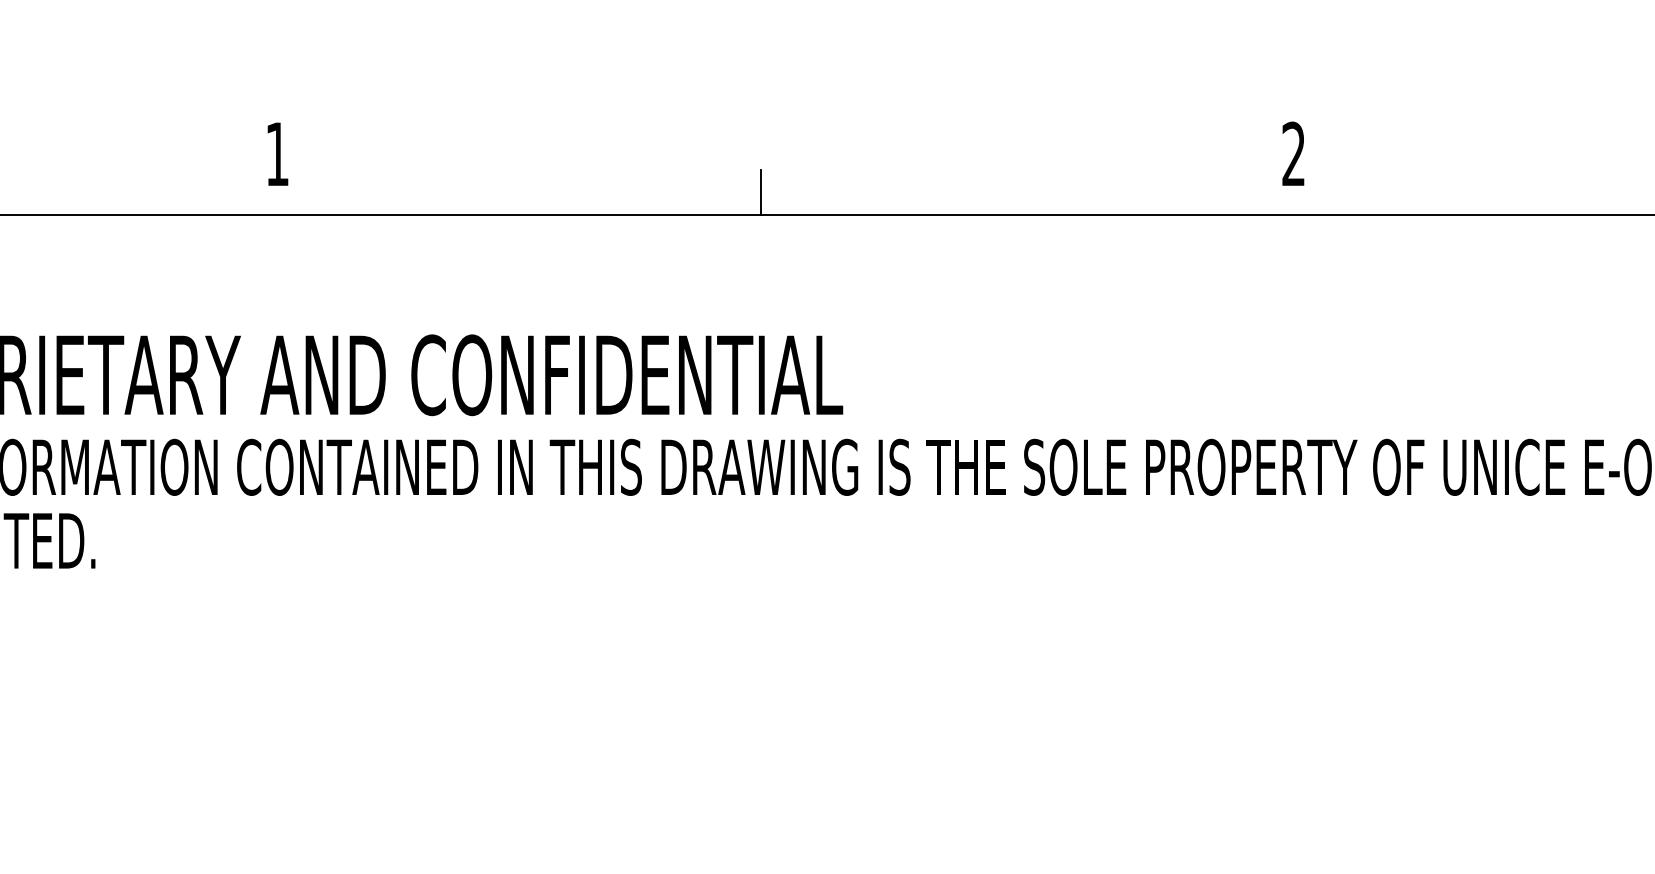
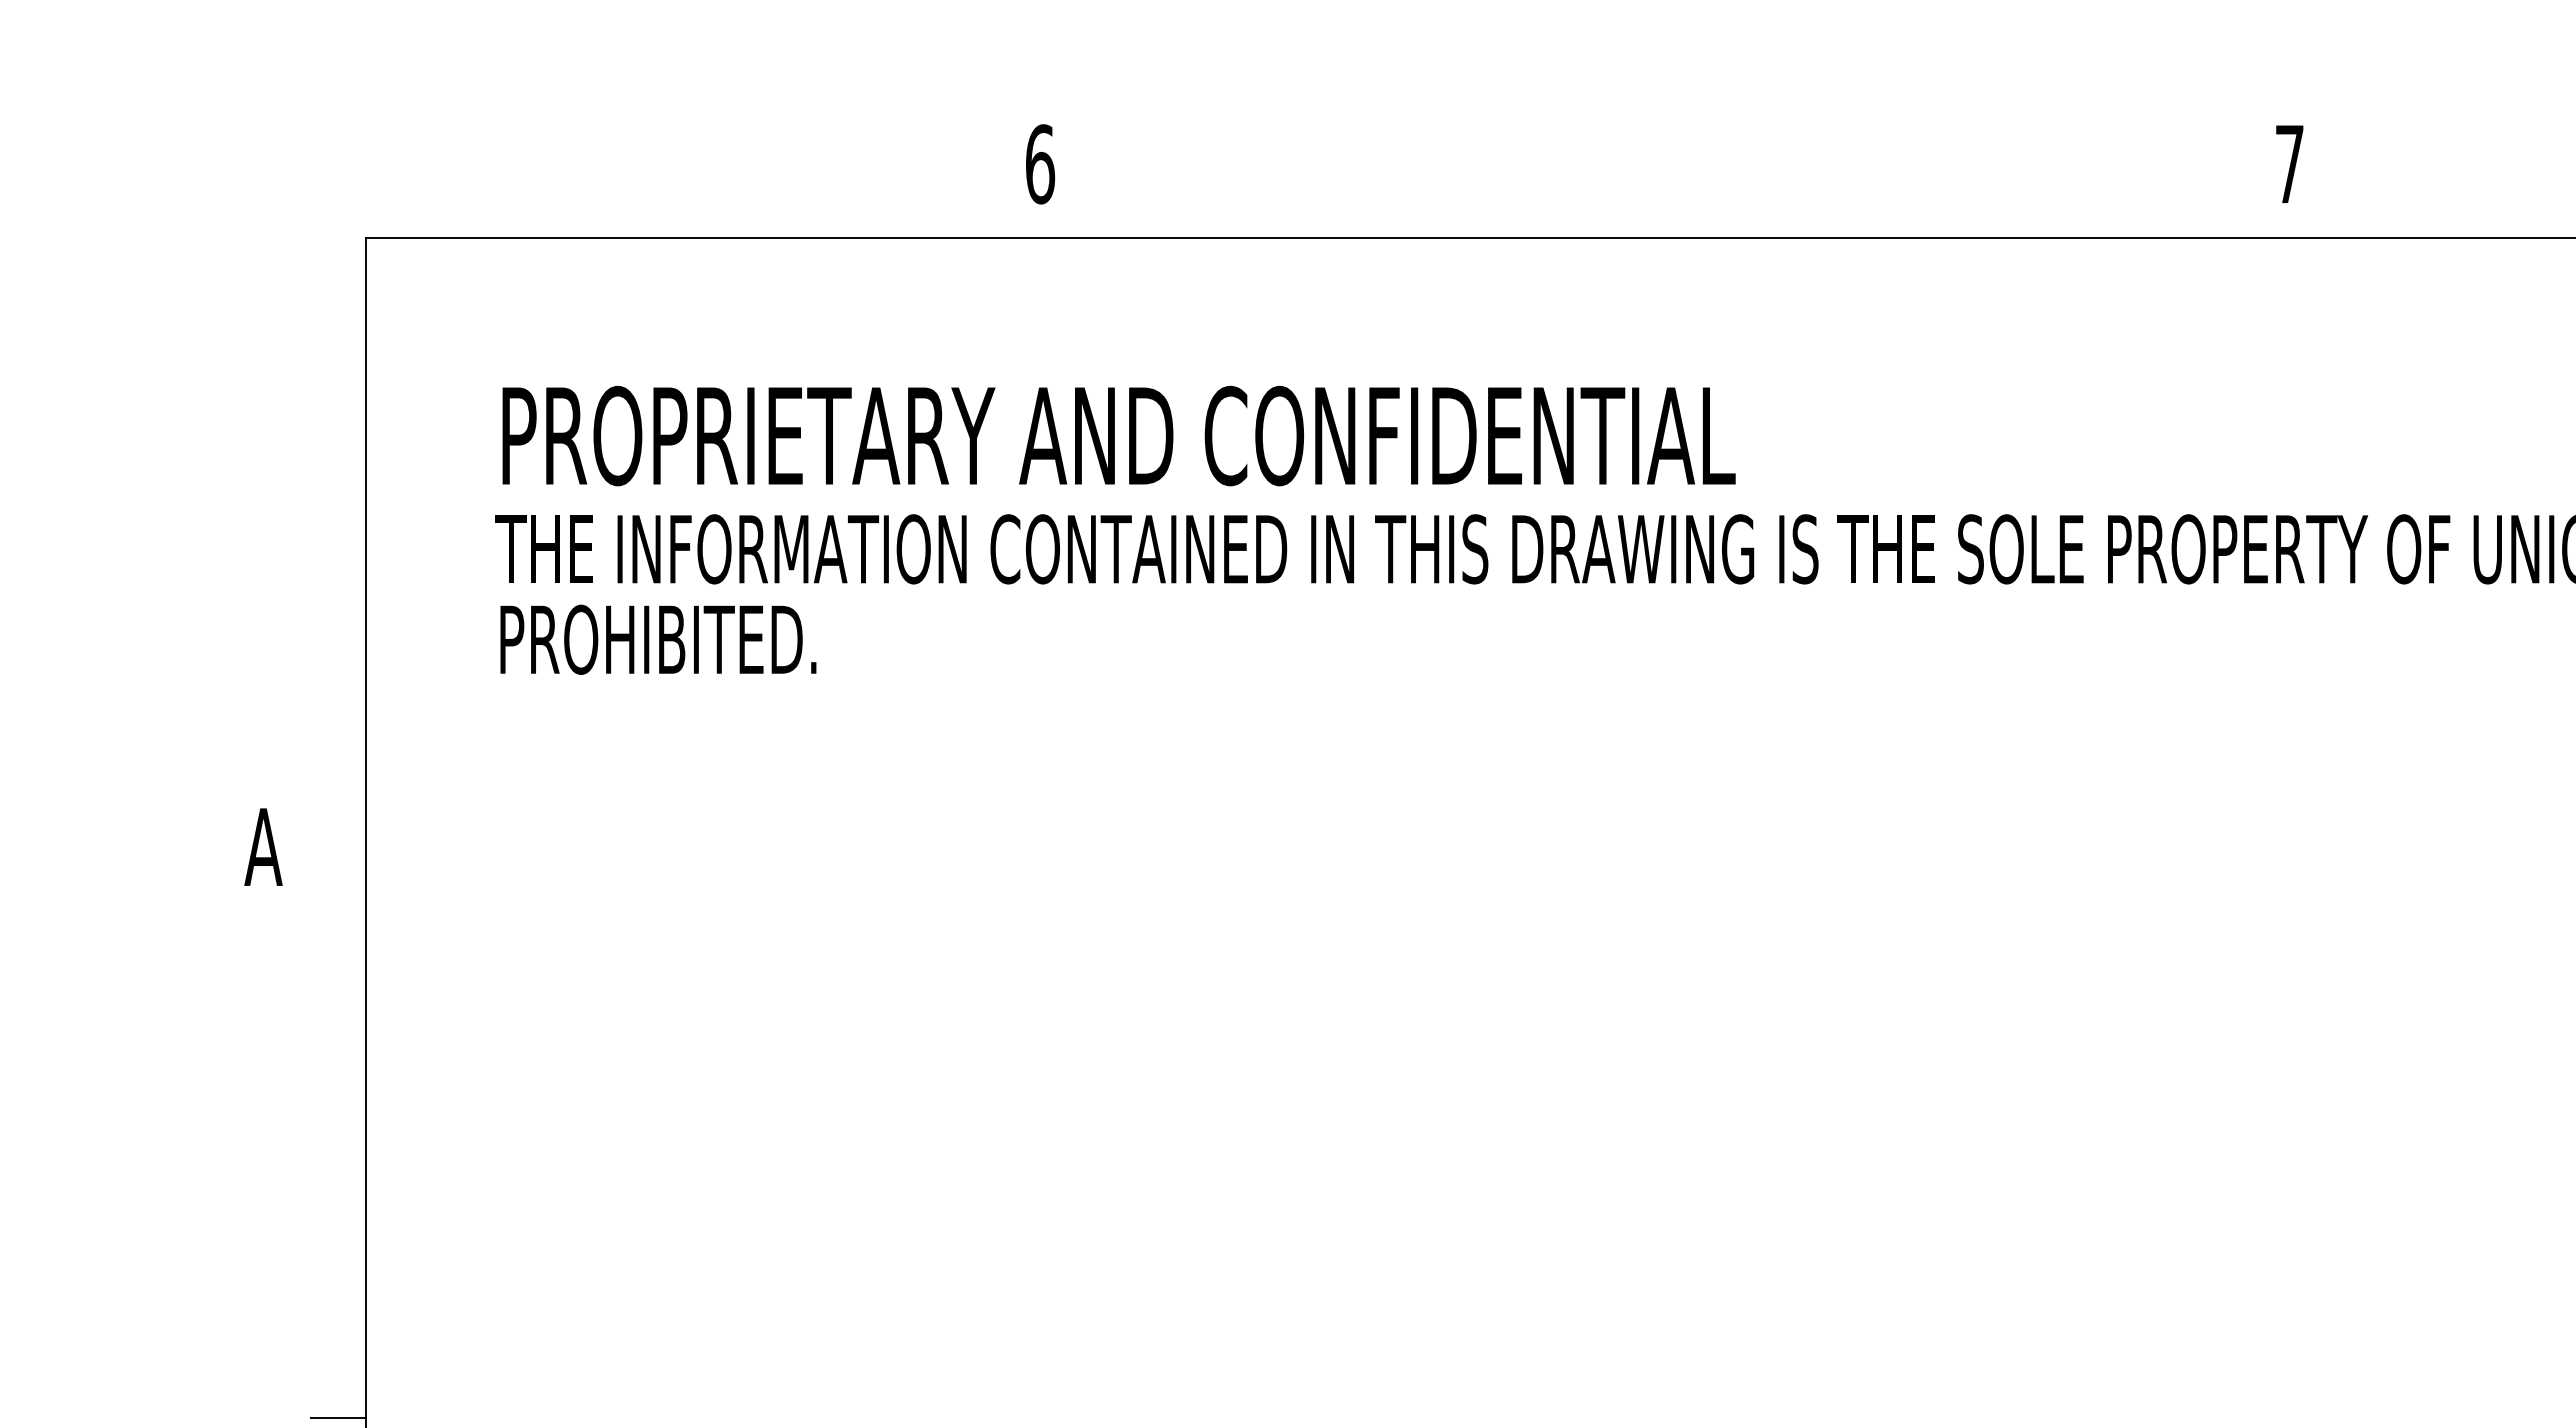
text: (1293, 153) -> (2289, 163), 2 -> 7
text: (277, 154) -> (1040, 164), 1 -> 6
line: (760, 191) -> (1634, 210), removed

